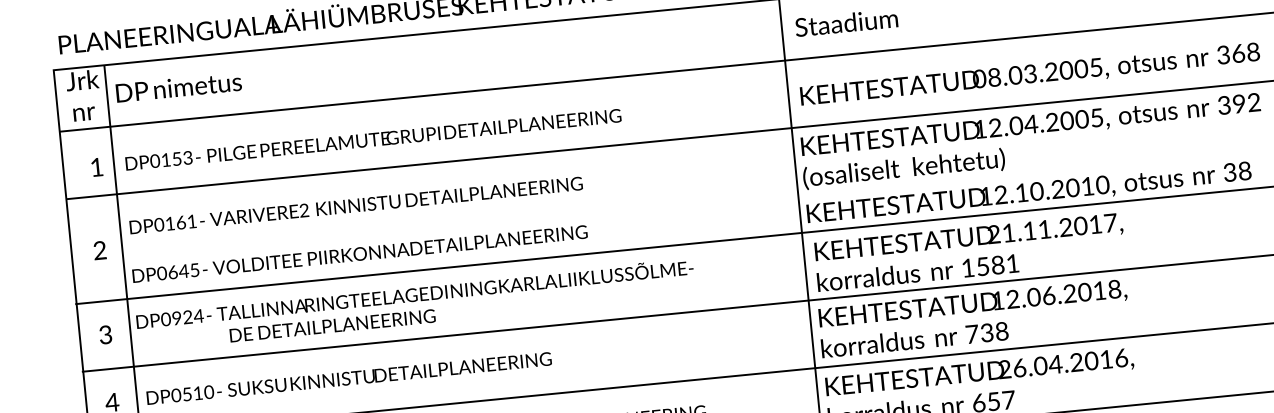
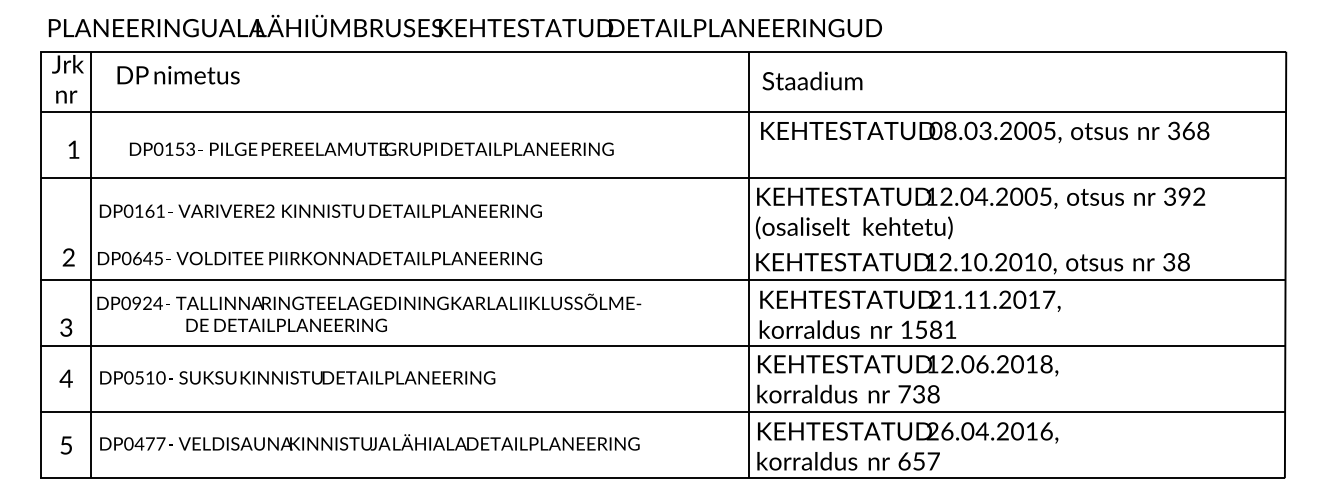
text: (1030, 75) -> (985, 132), moved
text: (178, 87) -> (178, 75), moved
text: (373, 138) -> (371, 148), moved
text: (99, 250) -> (68, 257), moved
text: (105, 334) -> (66, 327), moved

